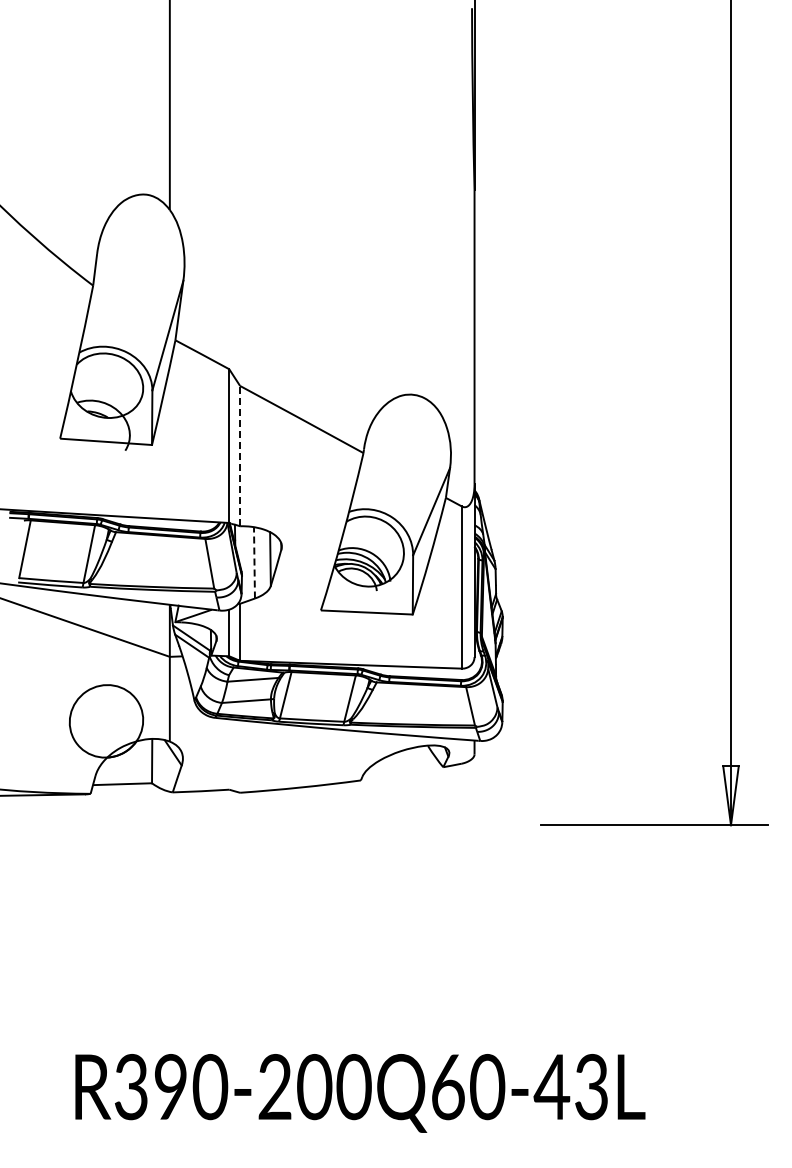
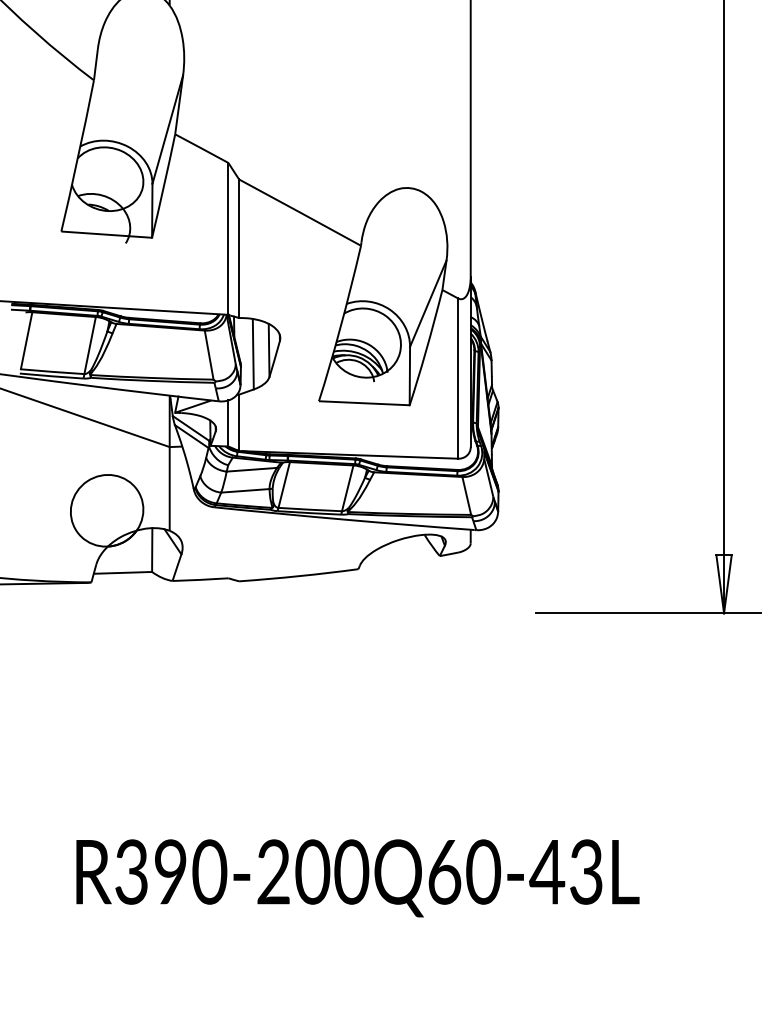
line: (240, 455) -> (239, 248), dashed -> solid
line: (254, 562) -> (253, 353), dashed -> solid

